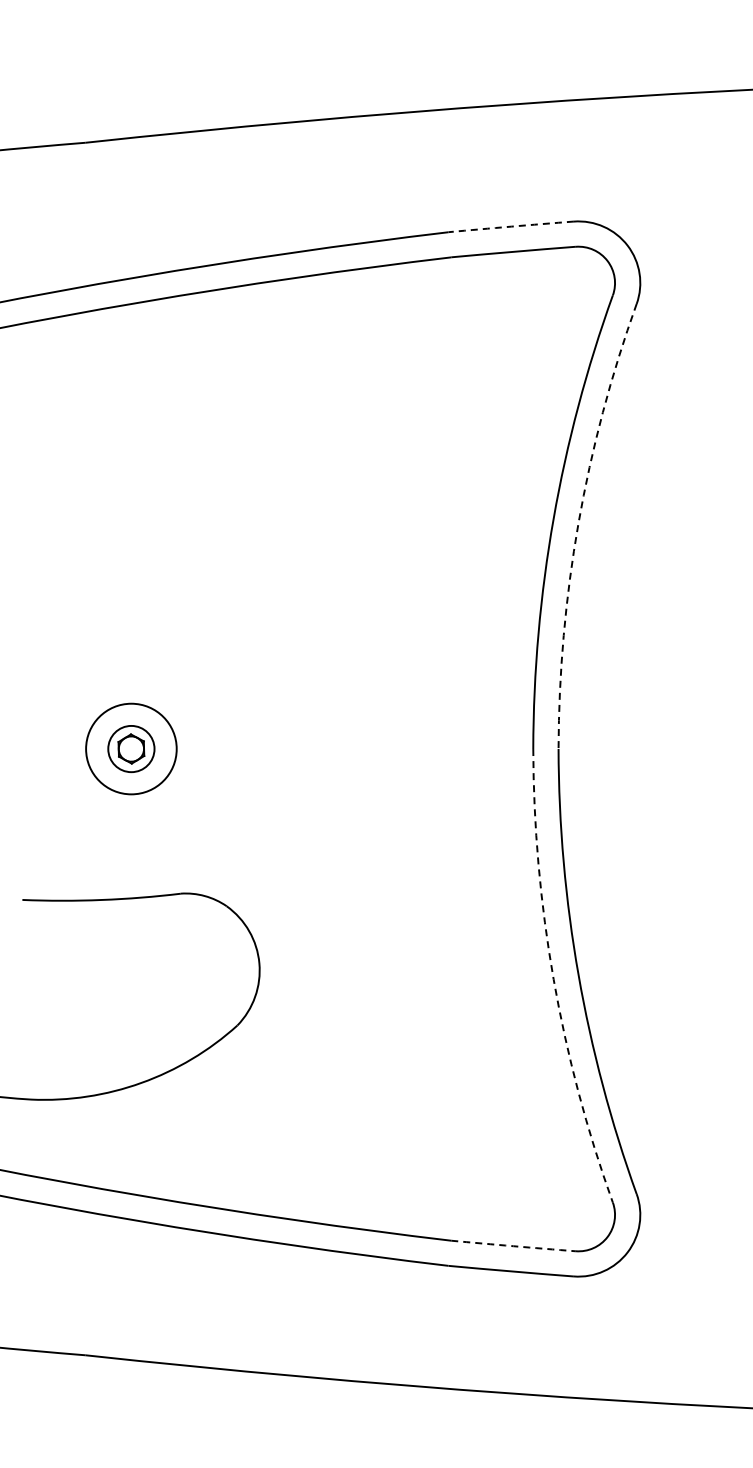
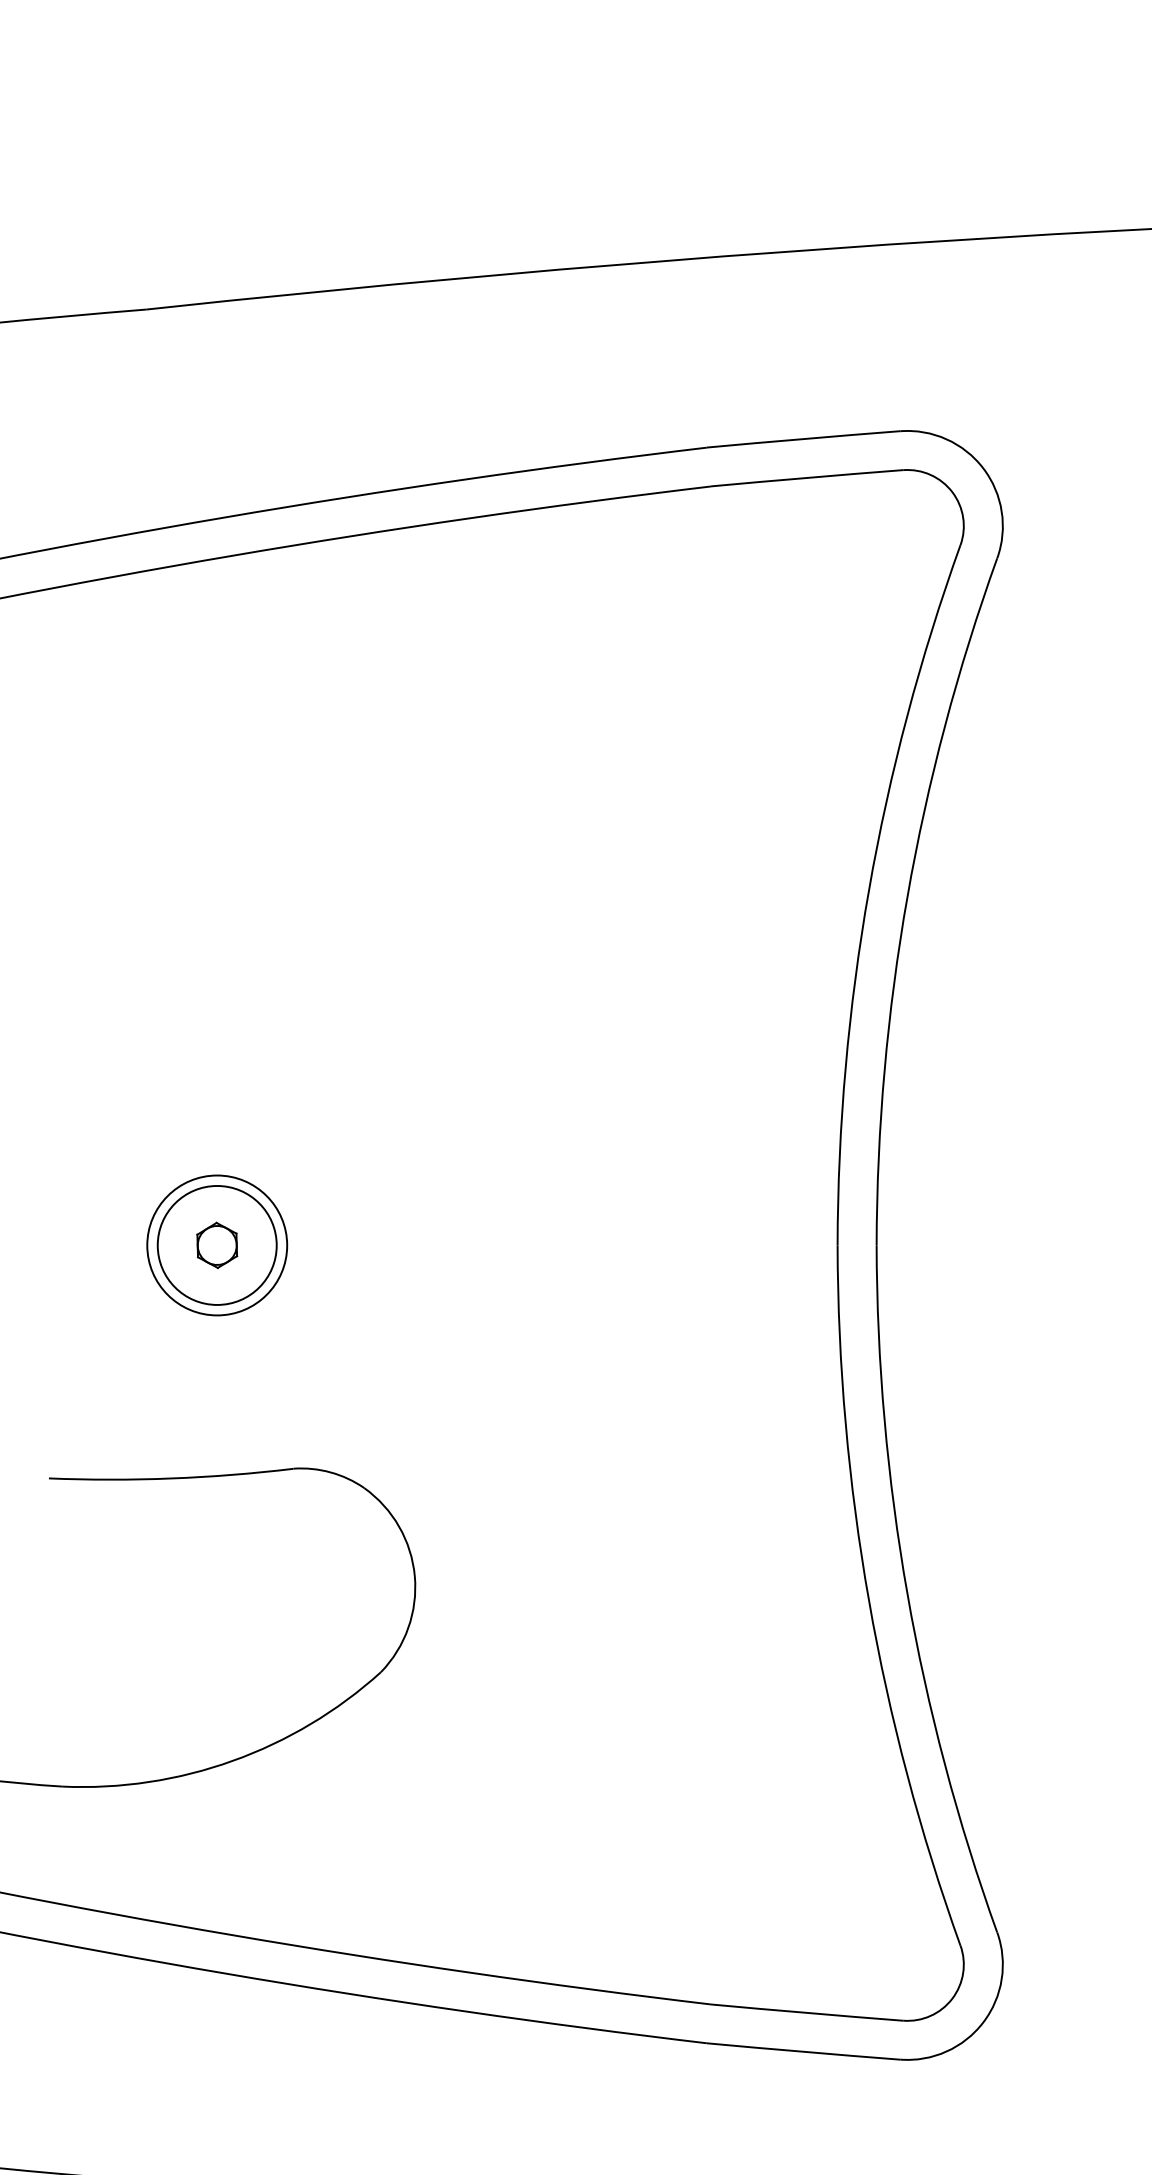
arc: (511, 226) -> (803, 438), dashed -> solid
arc: (578, 523) -> (907, 897), dashed -> solid
circle: (130, 748) -> (215, 1244), size x1.67
arc: (553, 979) -> (868, 1601), dashed -> solid
arc: (513, 1246) -> (807, 2013), dashed -> solid

